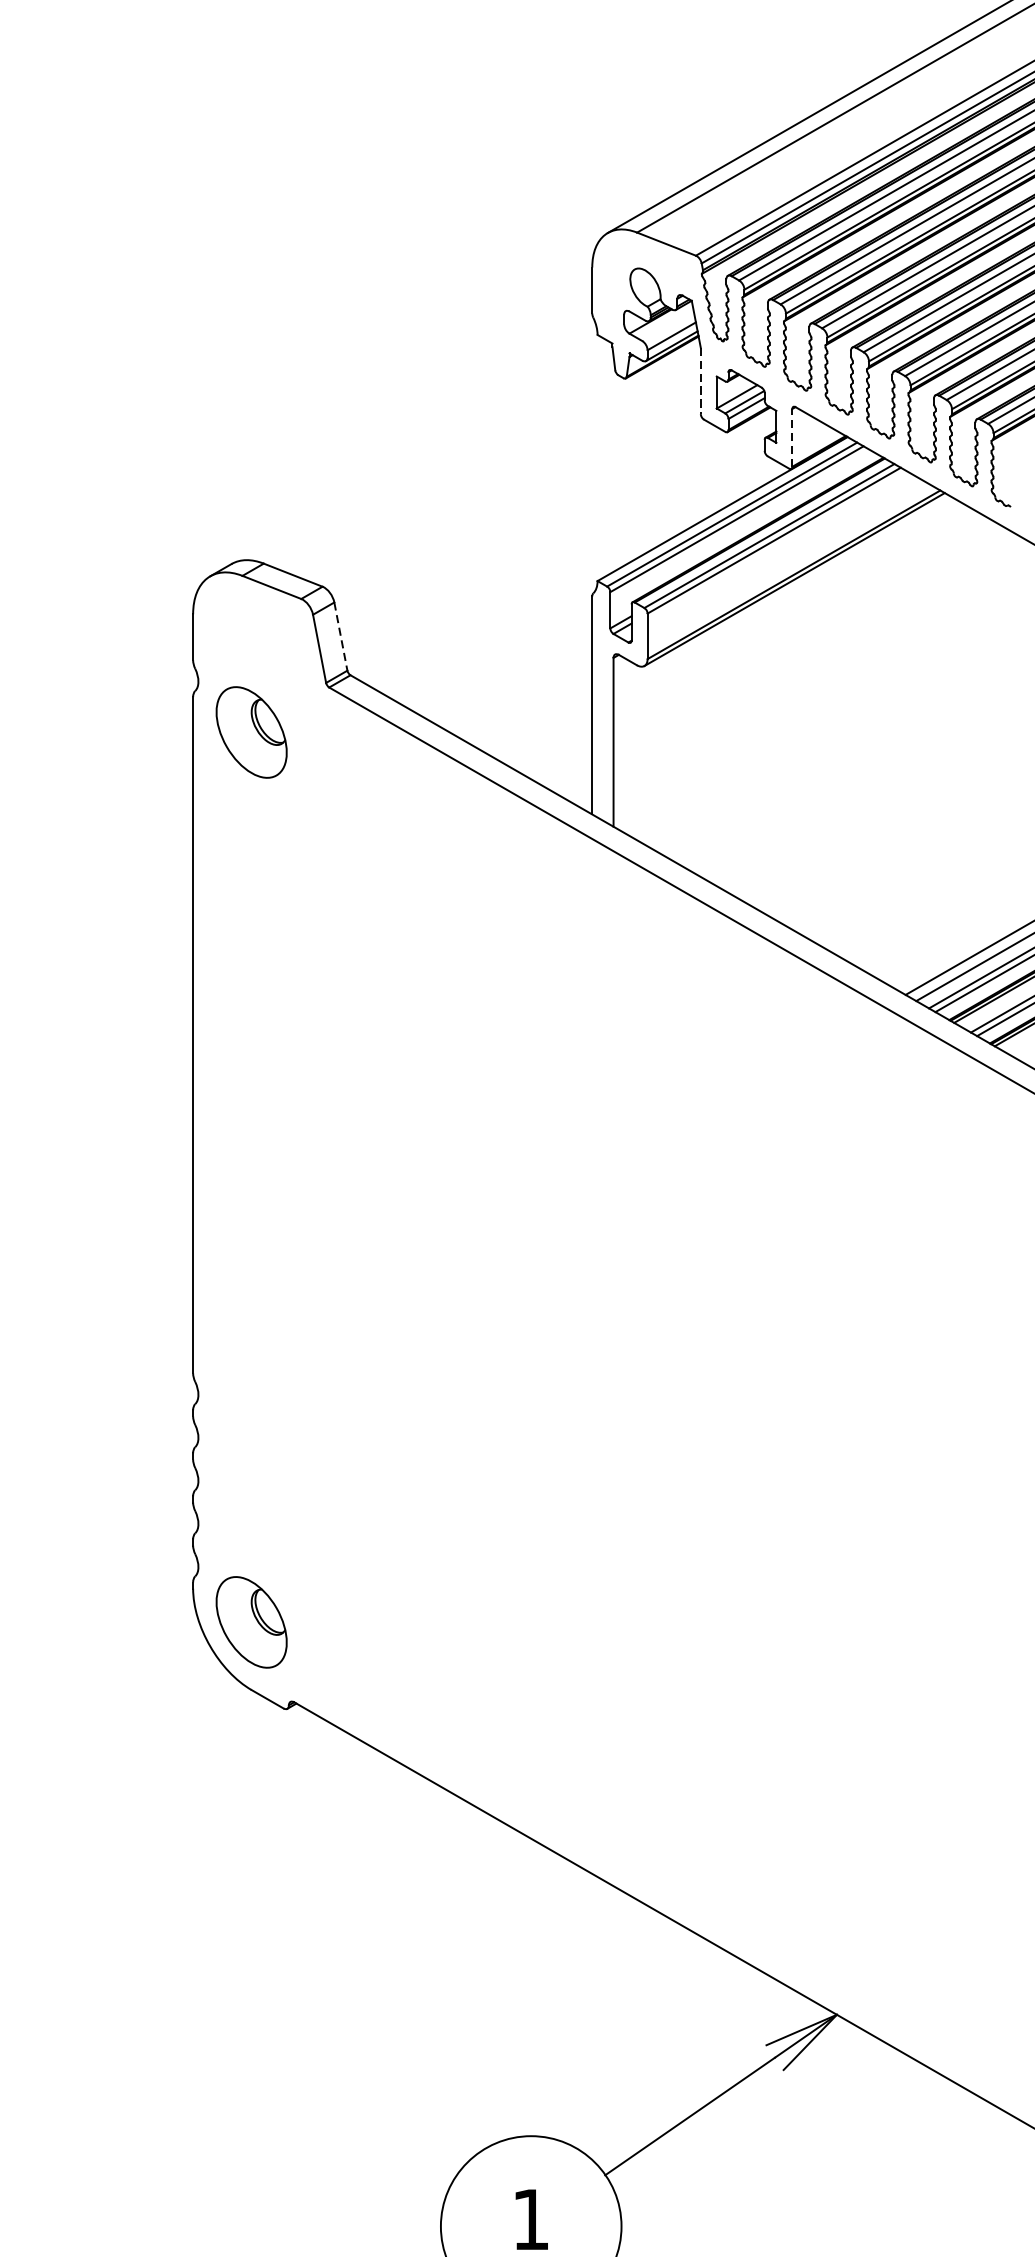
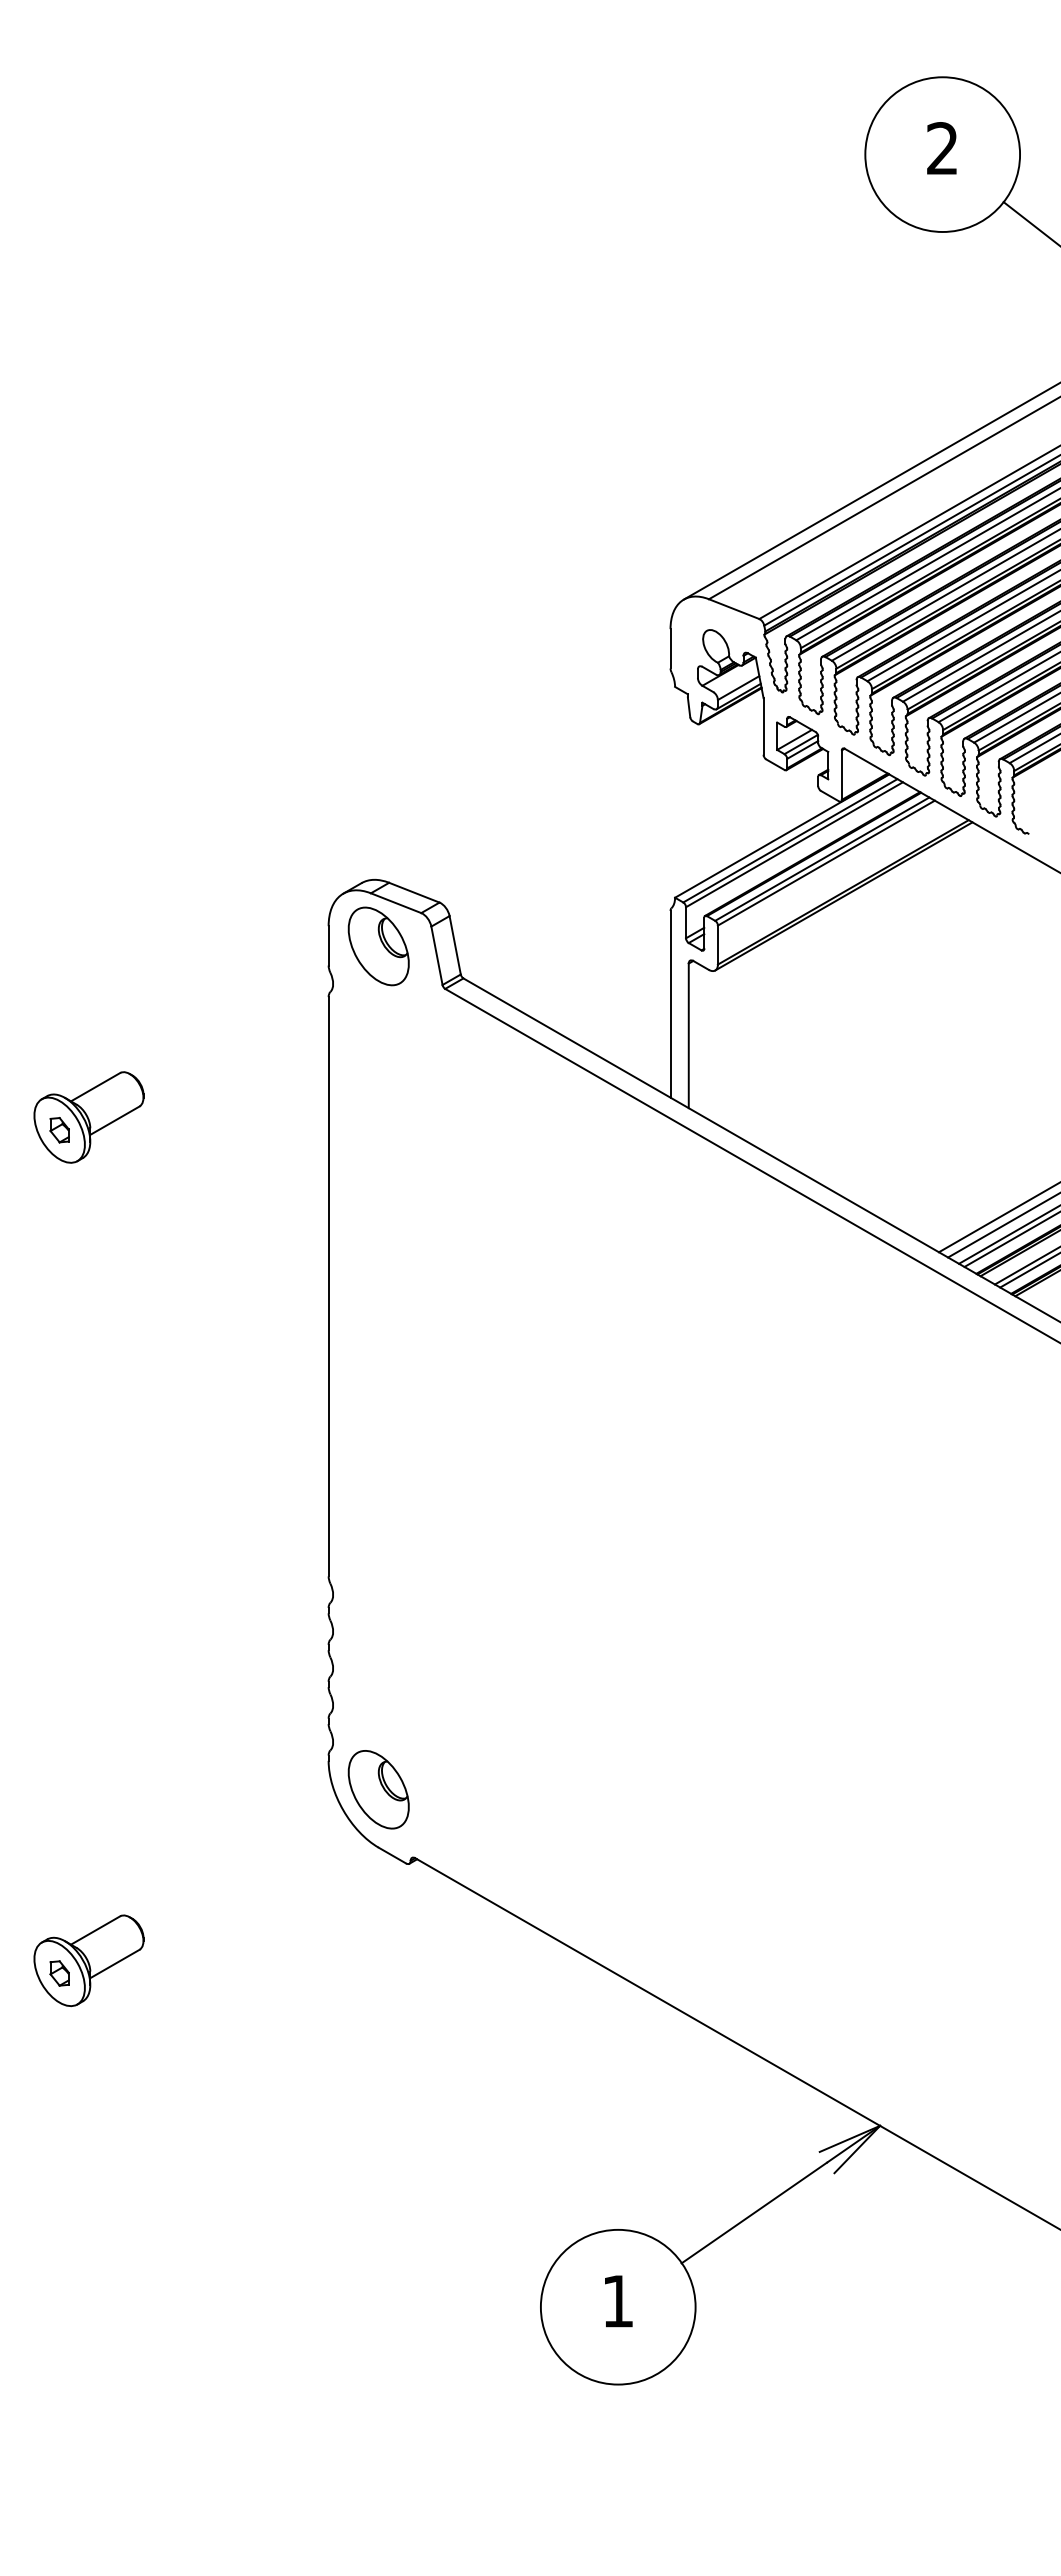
line: (700, 381) -> (763, 726), dashed -> solid
line: (791, 438) -> (841, 775), dashed -> solid
line: (341, 636) -> (455, 945), dashed -> solid
part: (251, 732) -> (378, 946), moved

